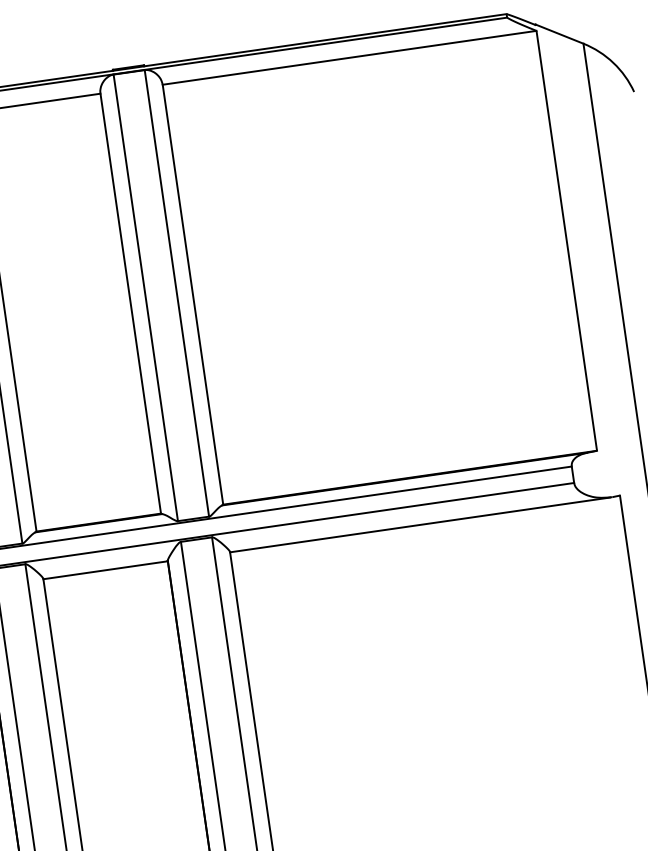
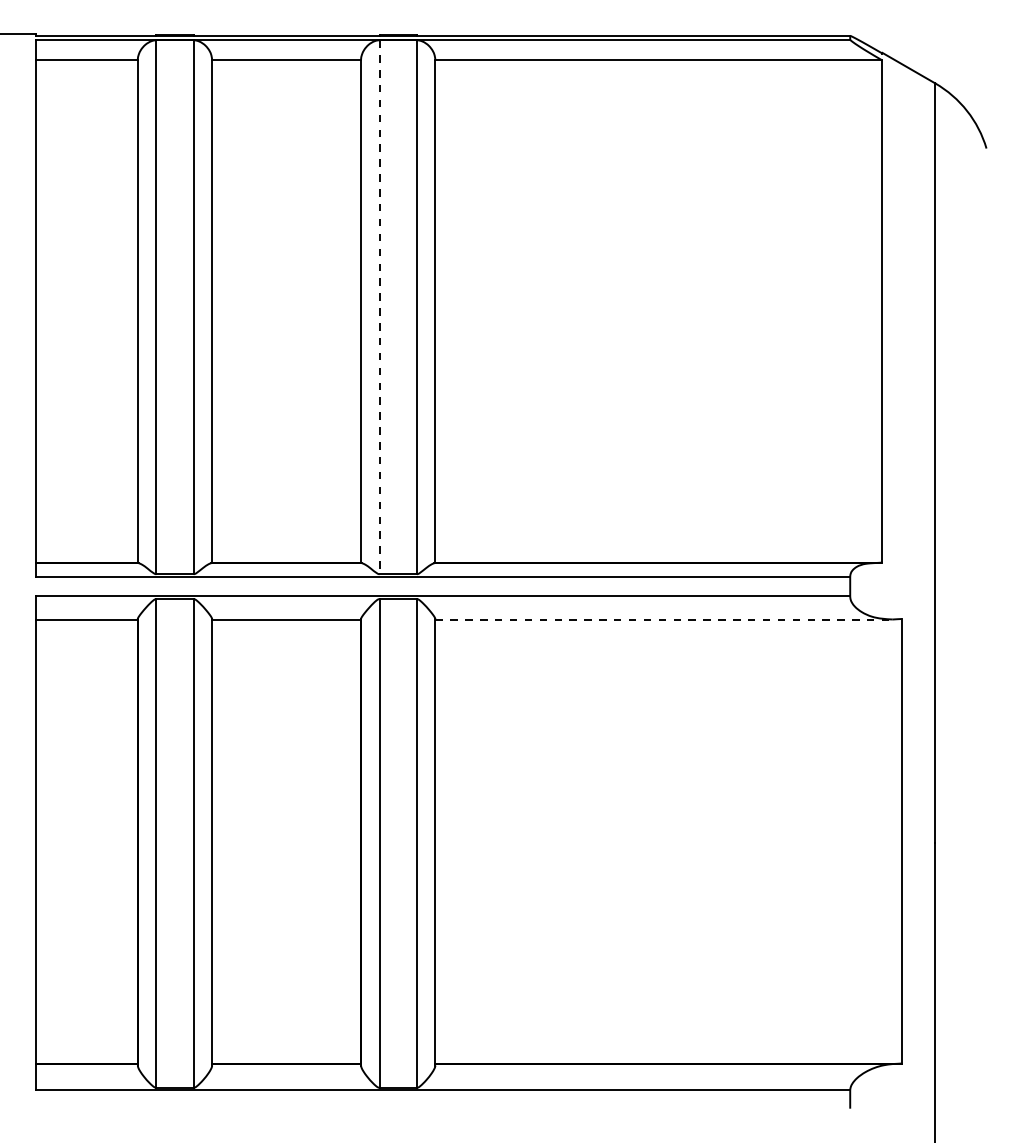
line: (145, 298) -> (379, 307), solid -> dashed
line: (420, 524) -> (663, 619), solid -> dashed

